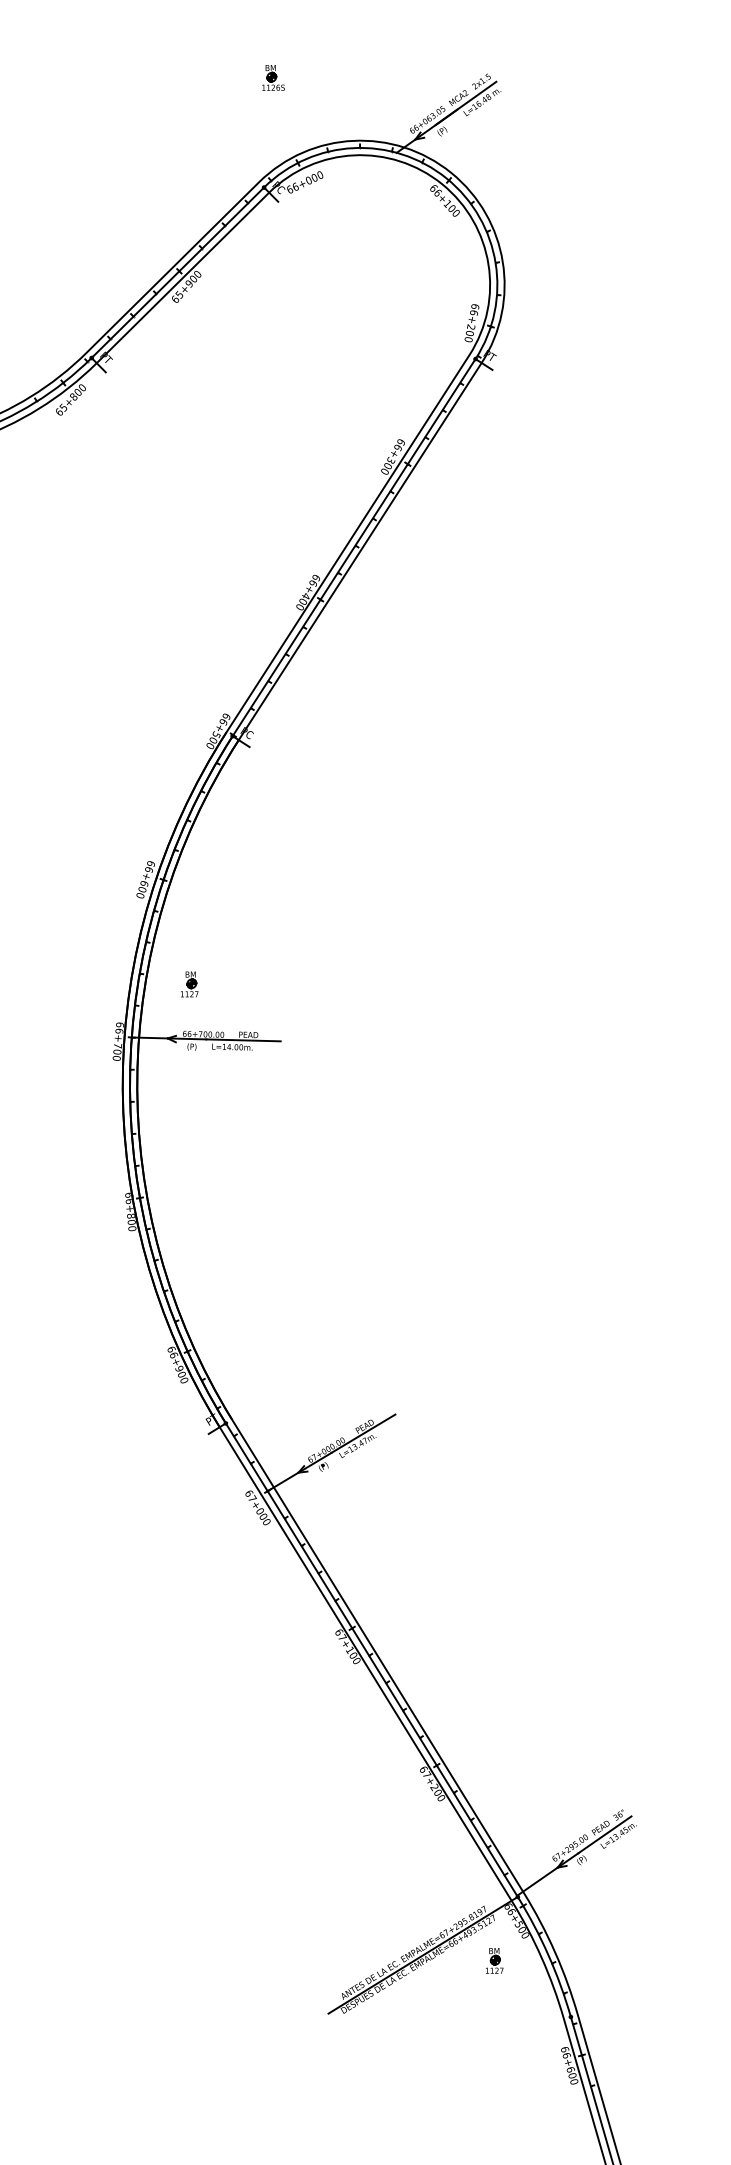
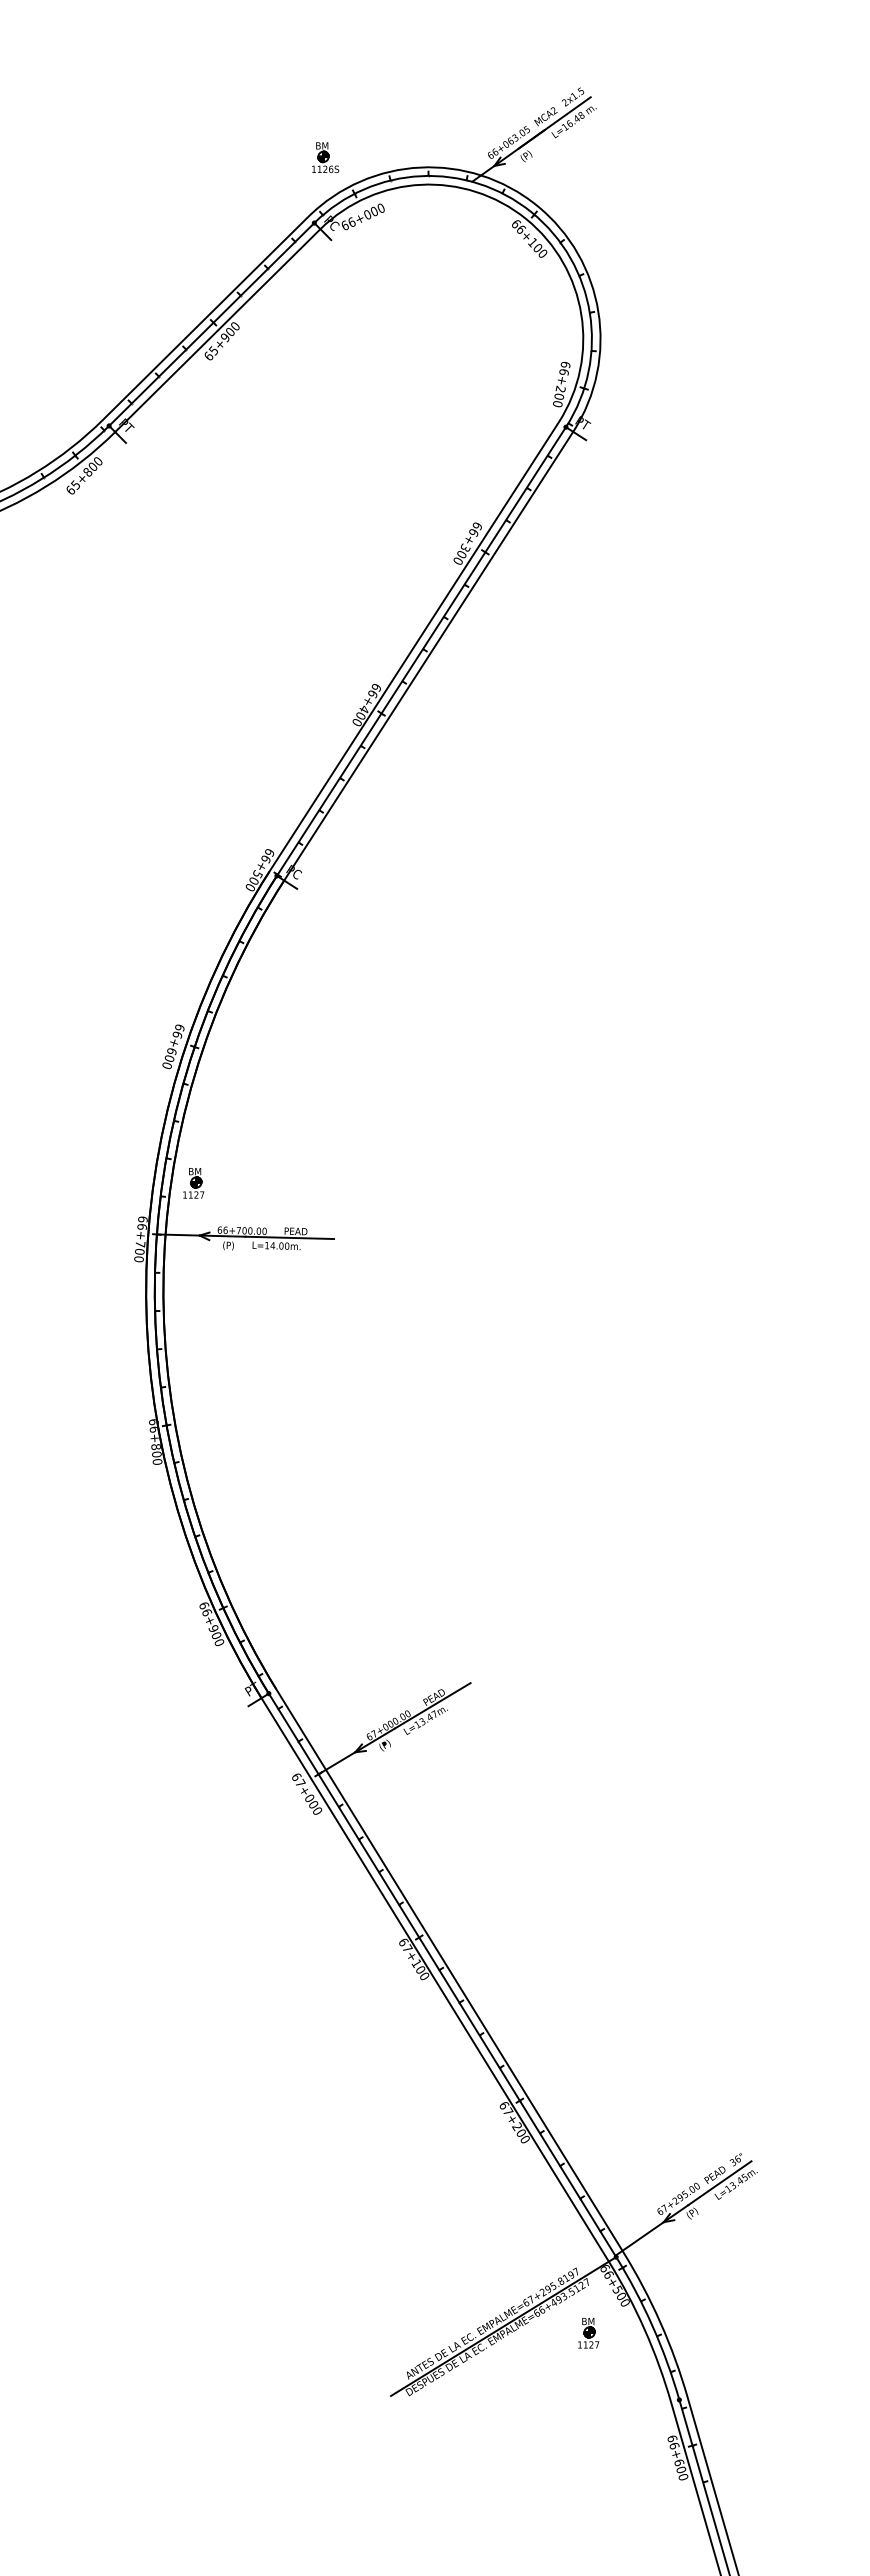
part: (273, 77) -> (325, 157), moved
part: (189, 984) -> (193, 1183), moved

